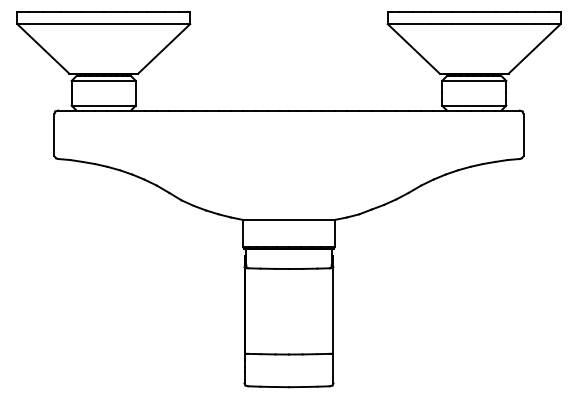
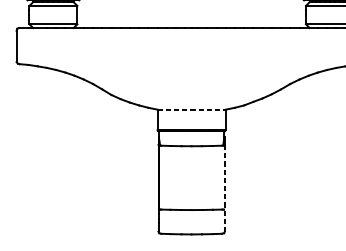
line: (289, 219) -> (192, 109), solid -> dashed
line: (333, 325) -> (224, 188), solid -> dashed

